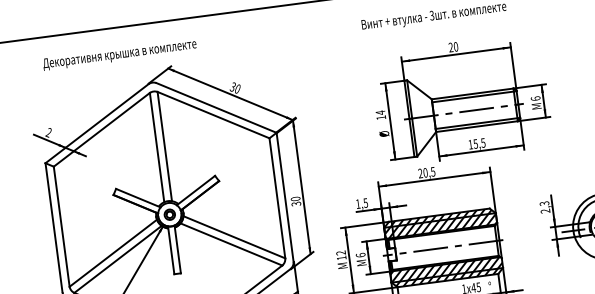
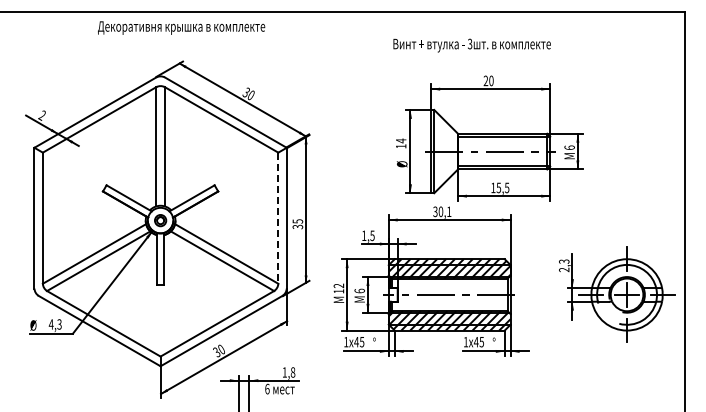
text: (119, 54) -> (181, 27), moved
text: (426, 172) -> (442, 211), 20,5 -> 30,1
line: (277, 198) -> (278, 218), solid -> dashed
text: (295, 199) -> (297, 221), 30 -> 35

